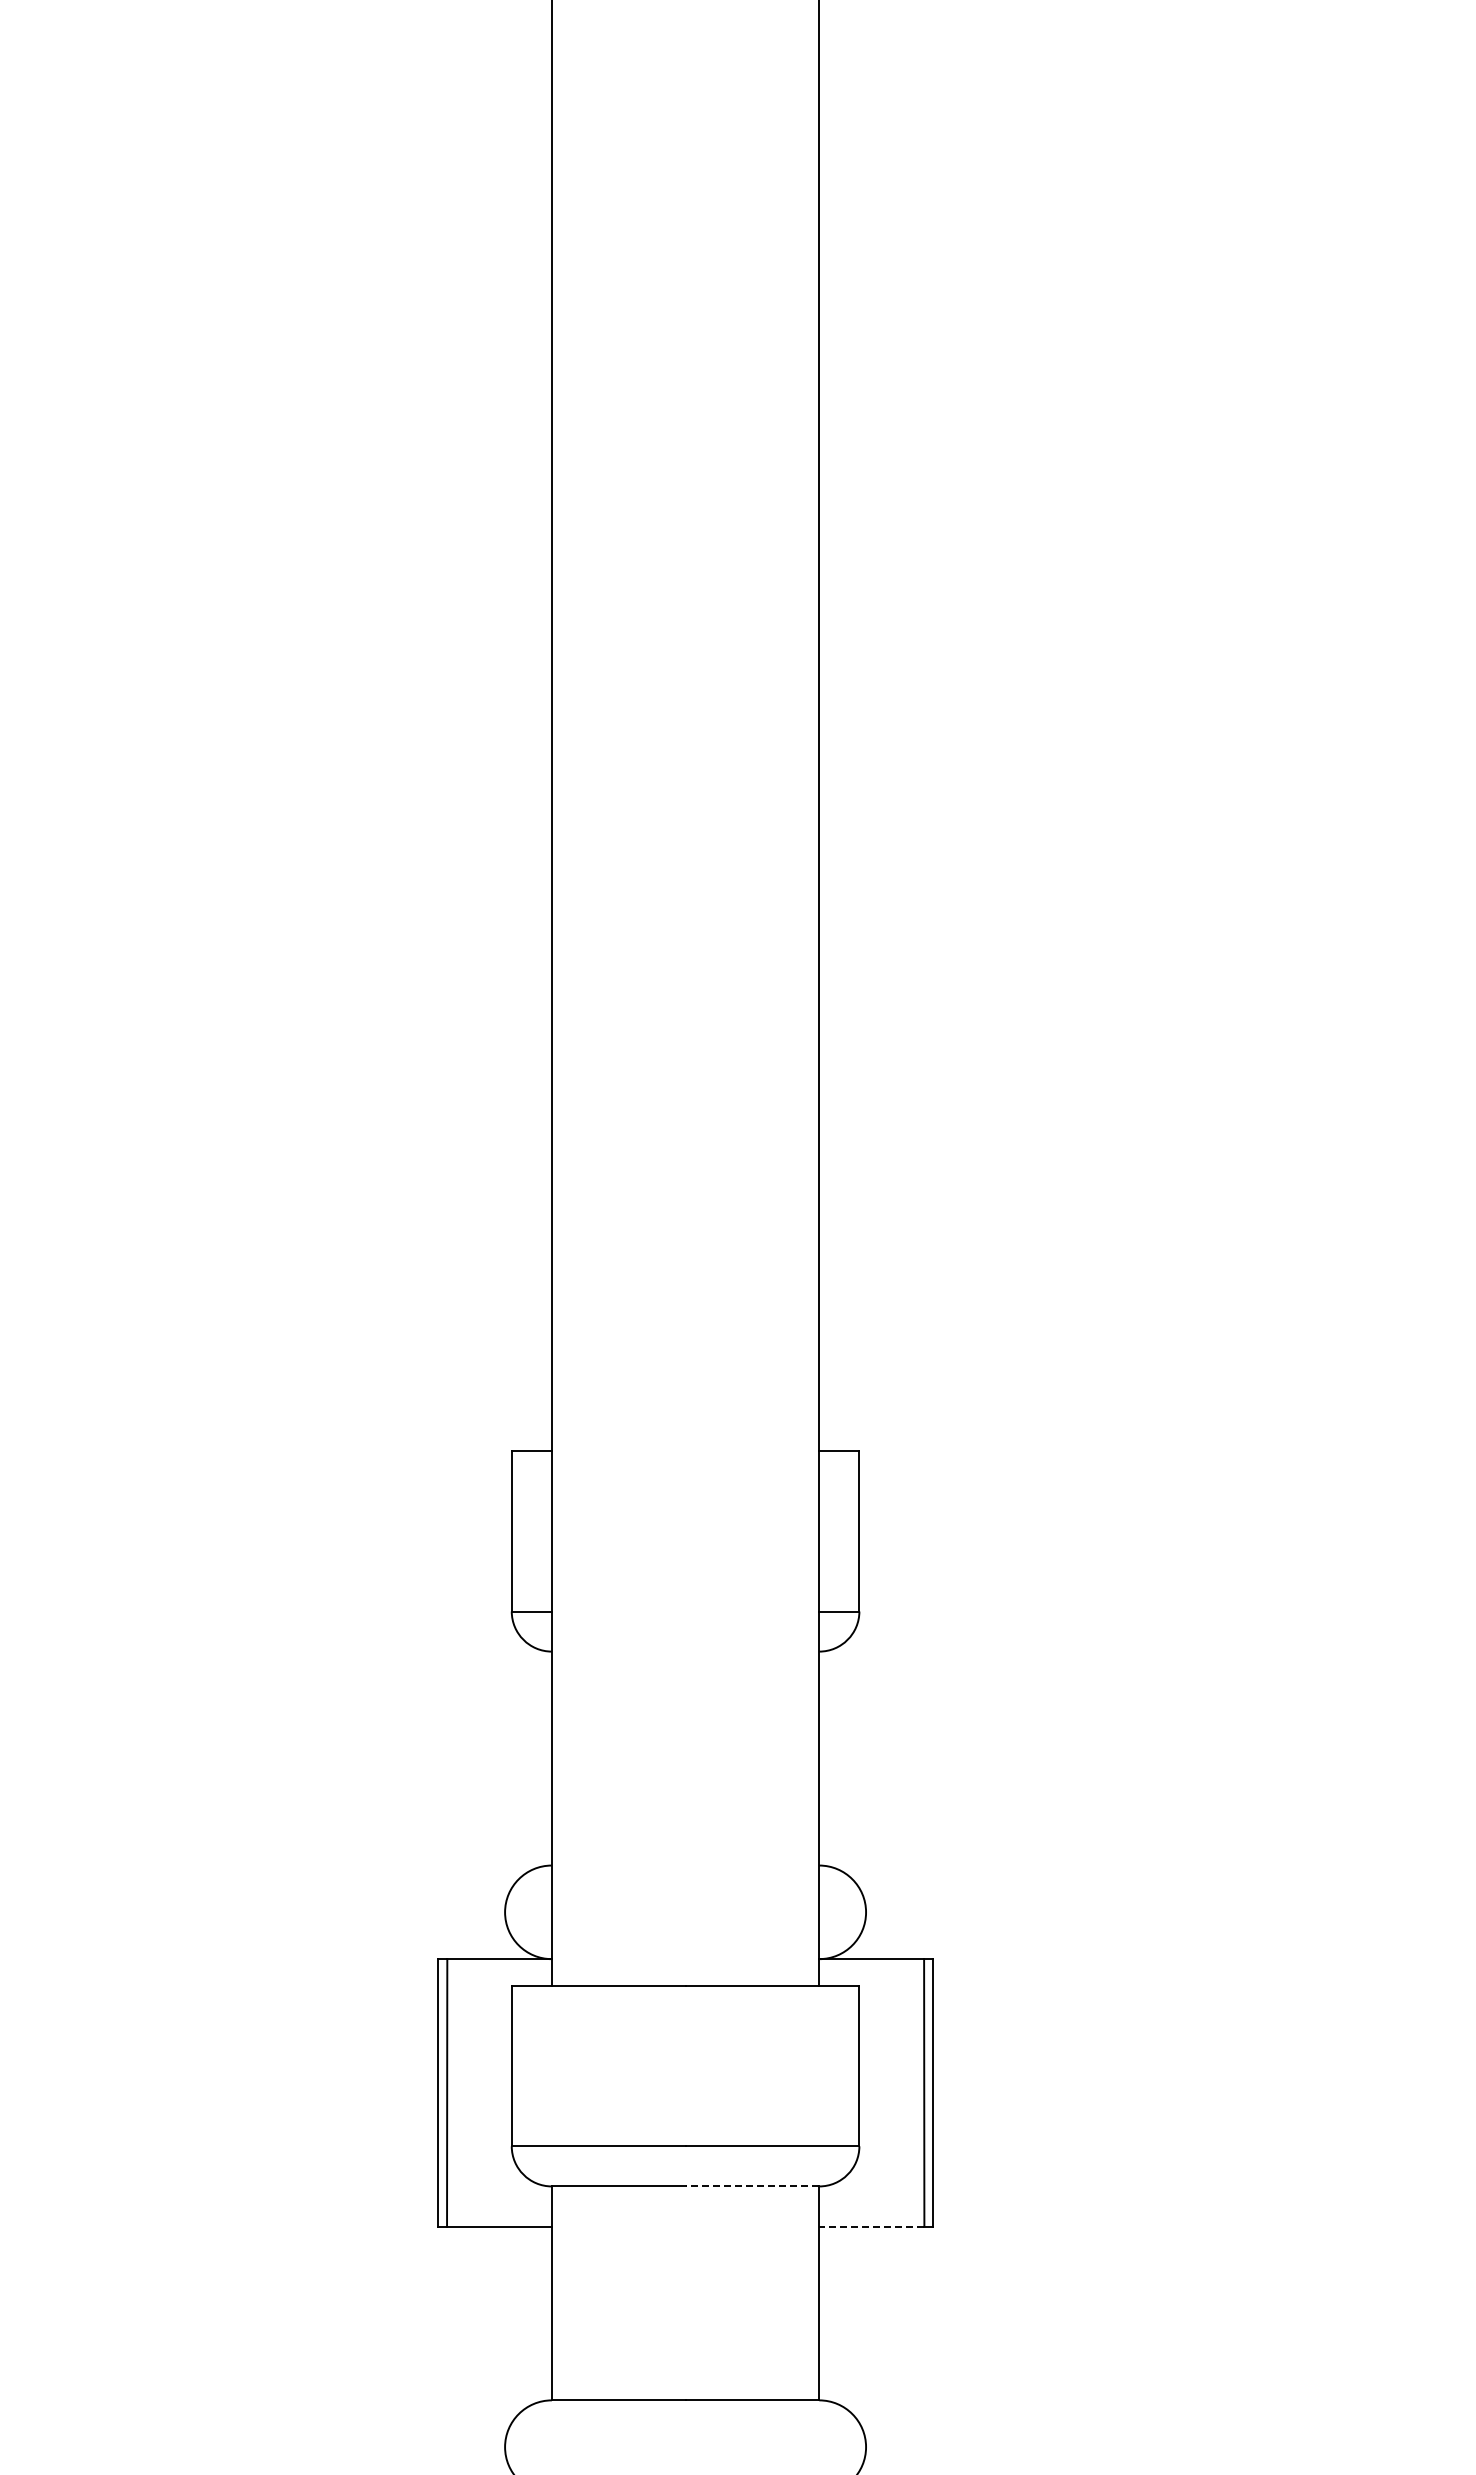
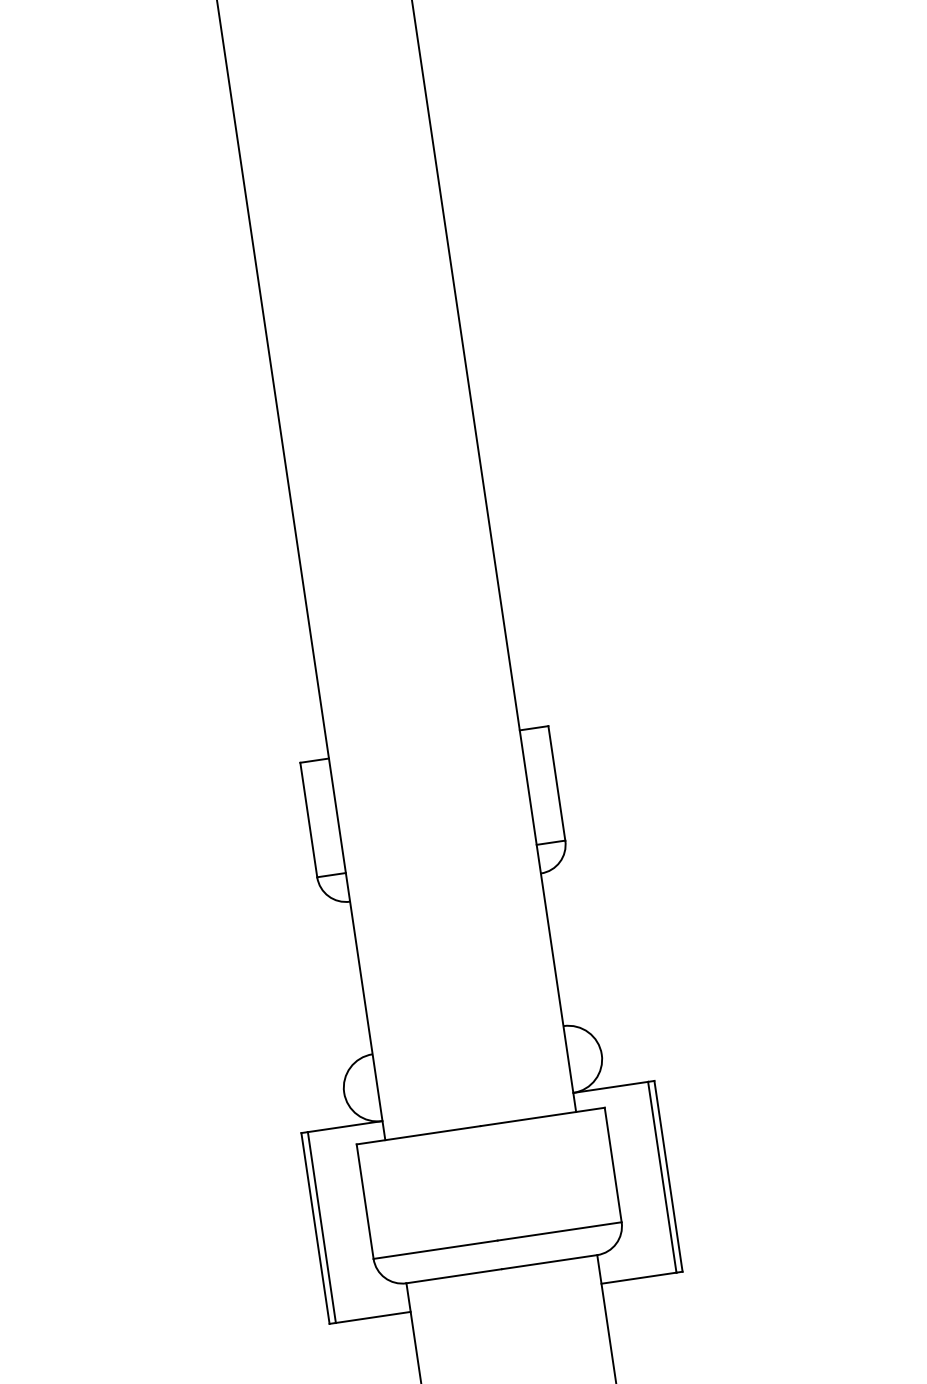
line: (752, 2186) -> (549, 1262), dashed -> solid
line: (871, 2226) -> (638, 1278), dashed -> solid

